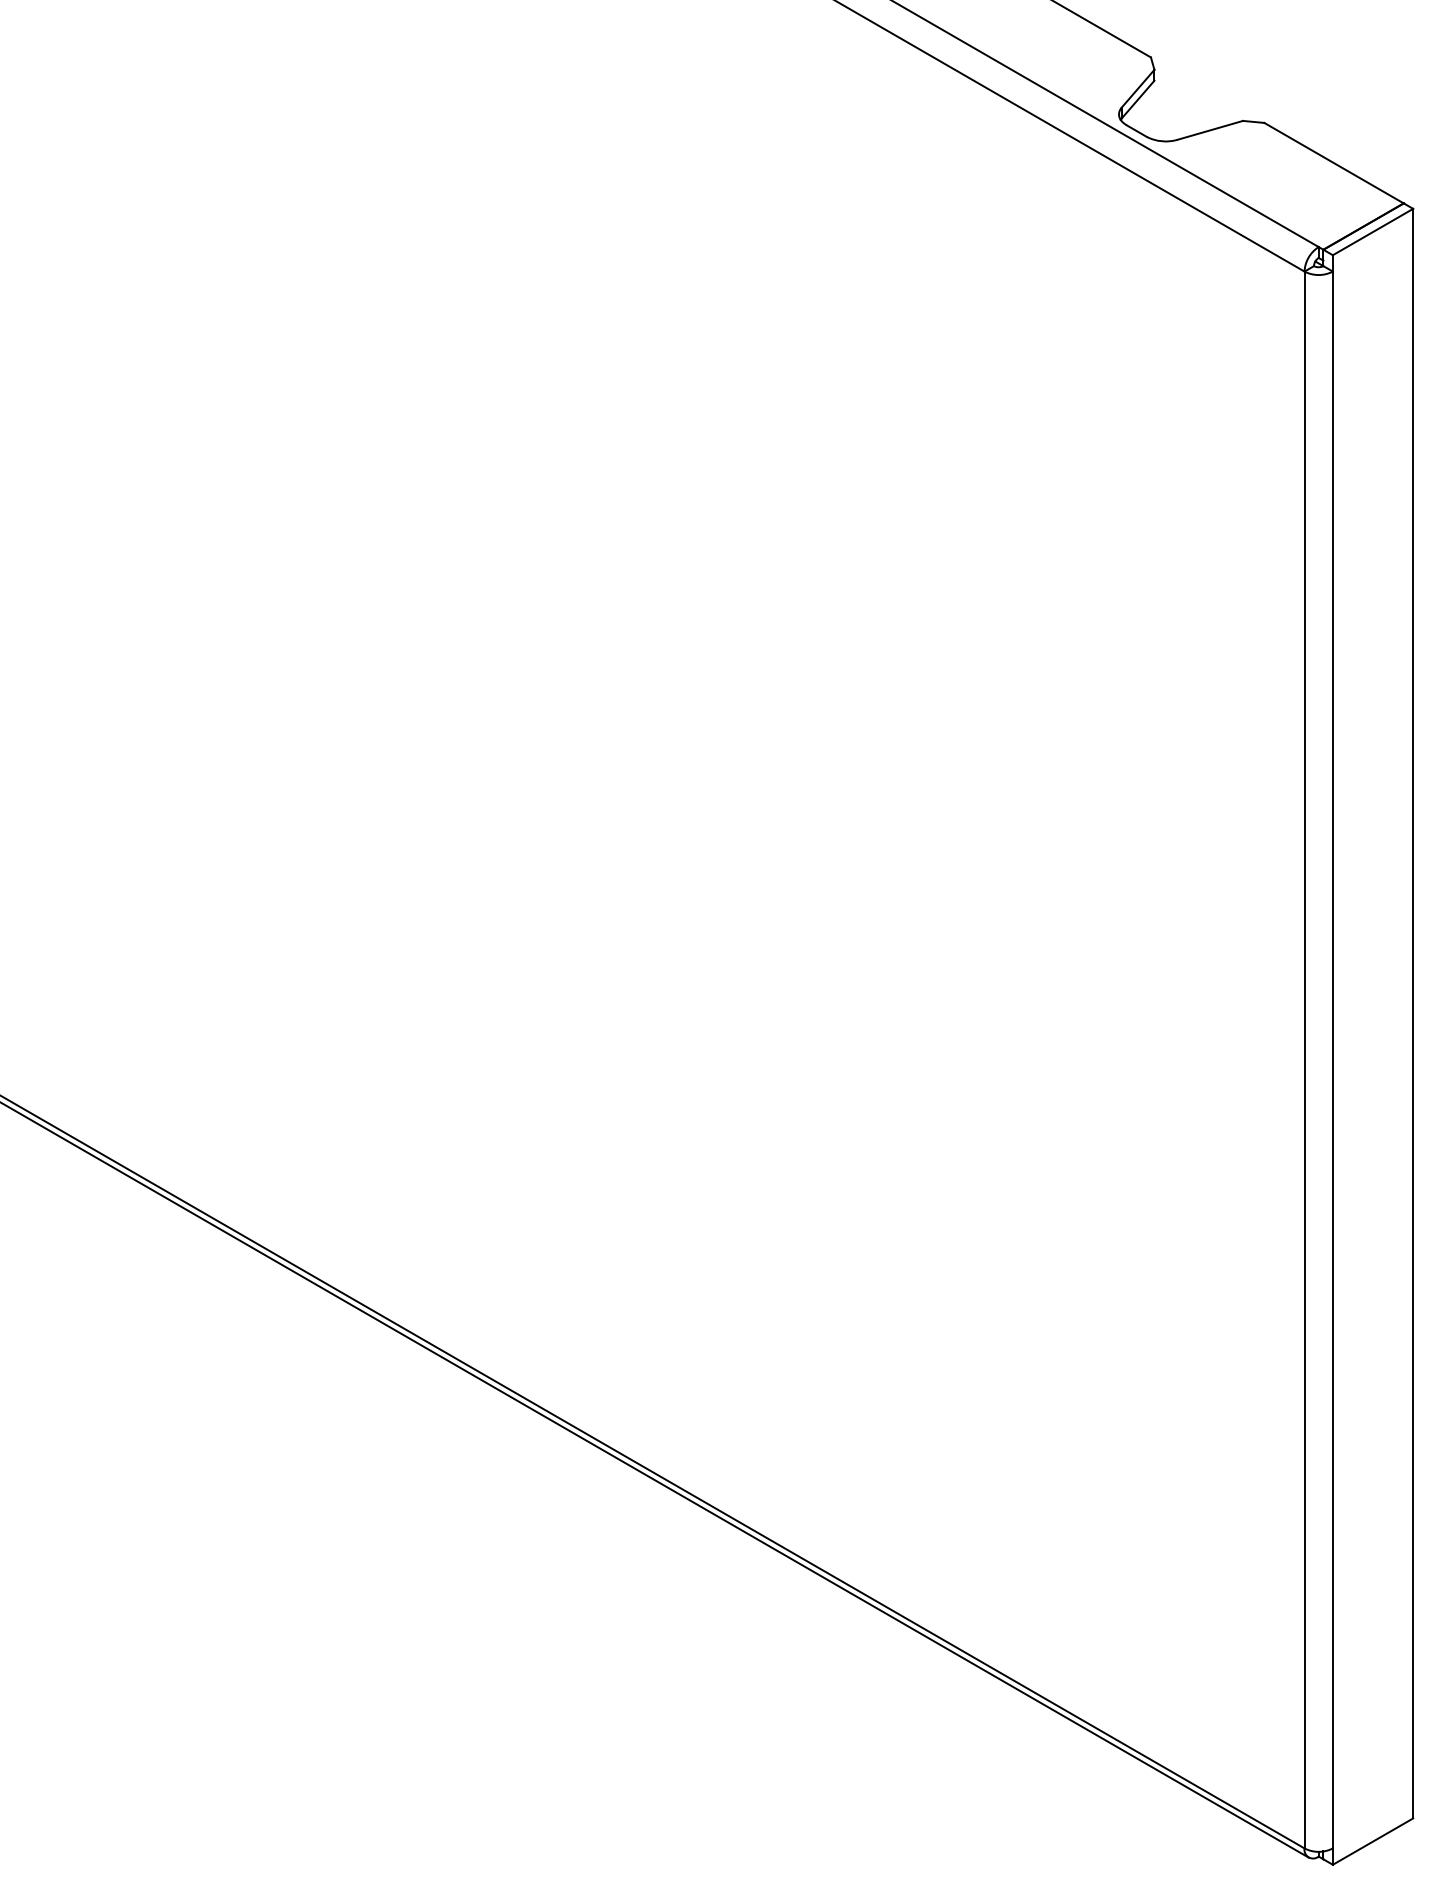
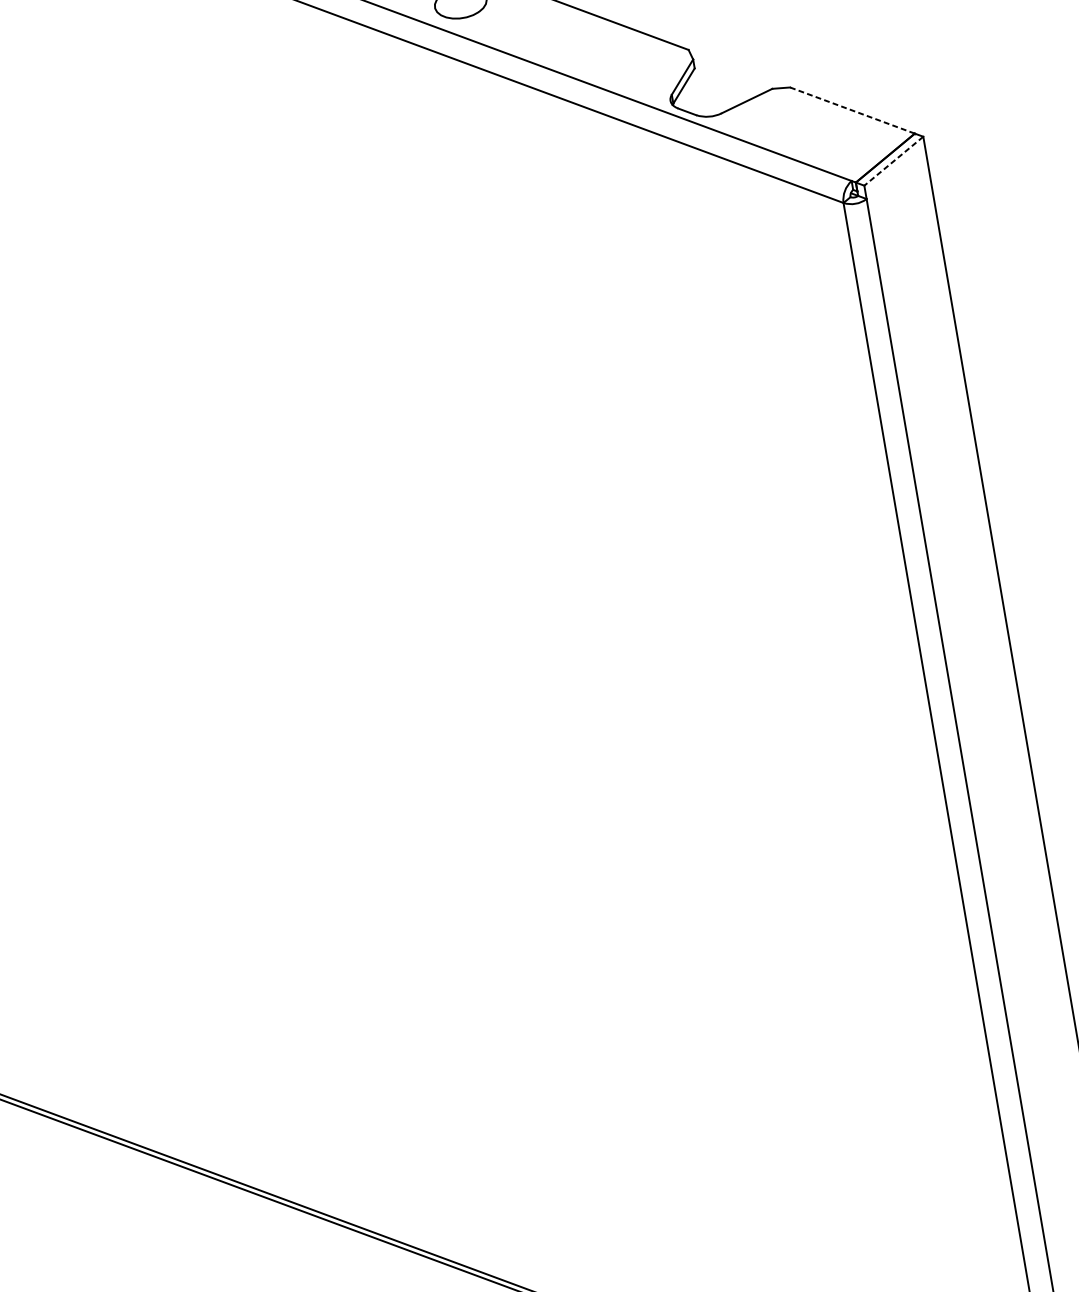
line: (1333, 162) -> (851, 110), solid -> dashed
line: (1372, 232) -> (893, 161), solid -> dashed

